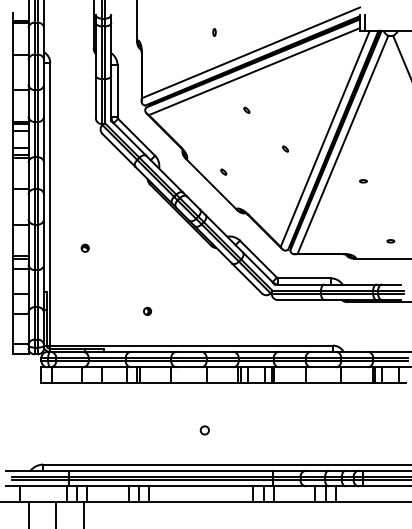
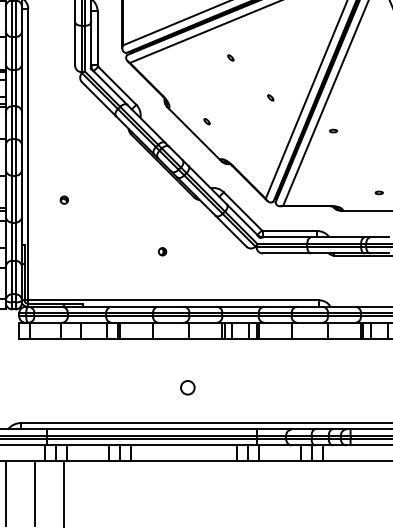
part: (363, 181) -> (333, 131), moved
part: (147, 310) -> (162, 250), moved
circle: (204, 430) -> (187, 387), size x1.6

